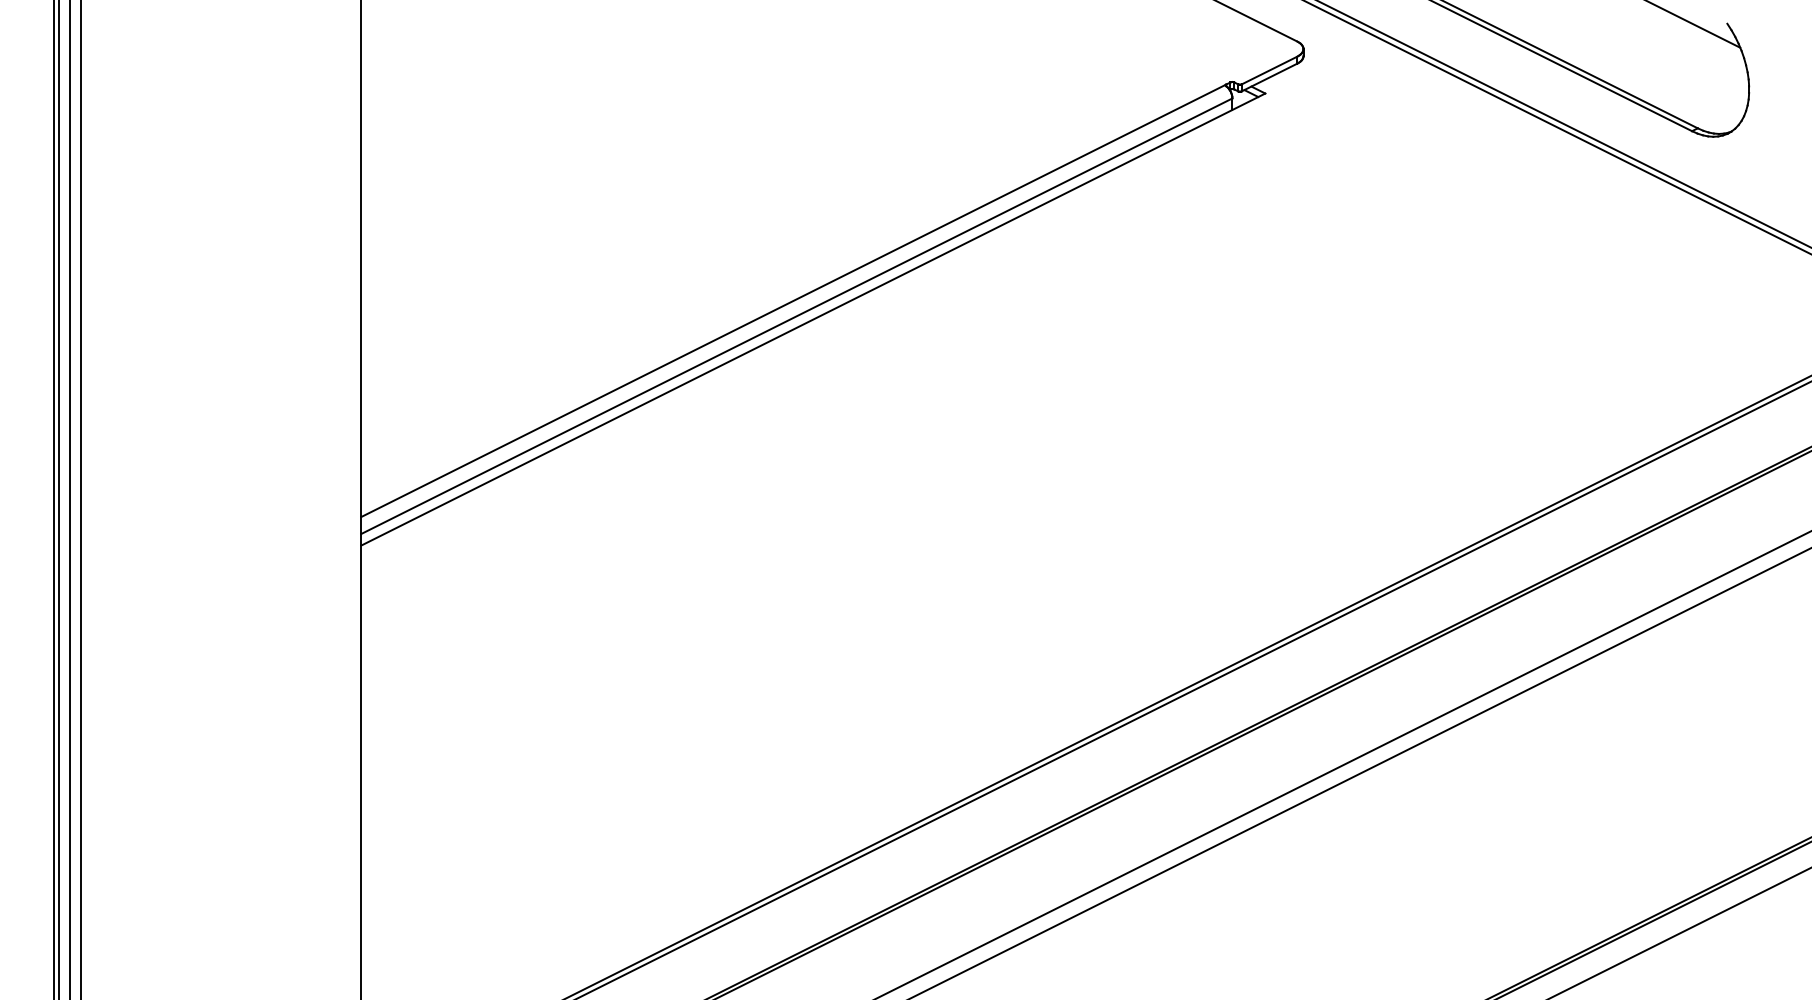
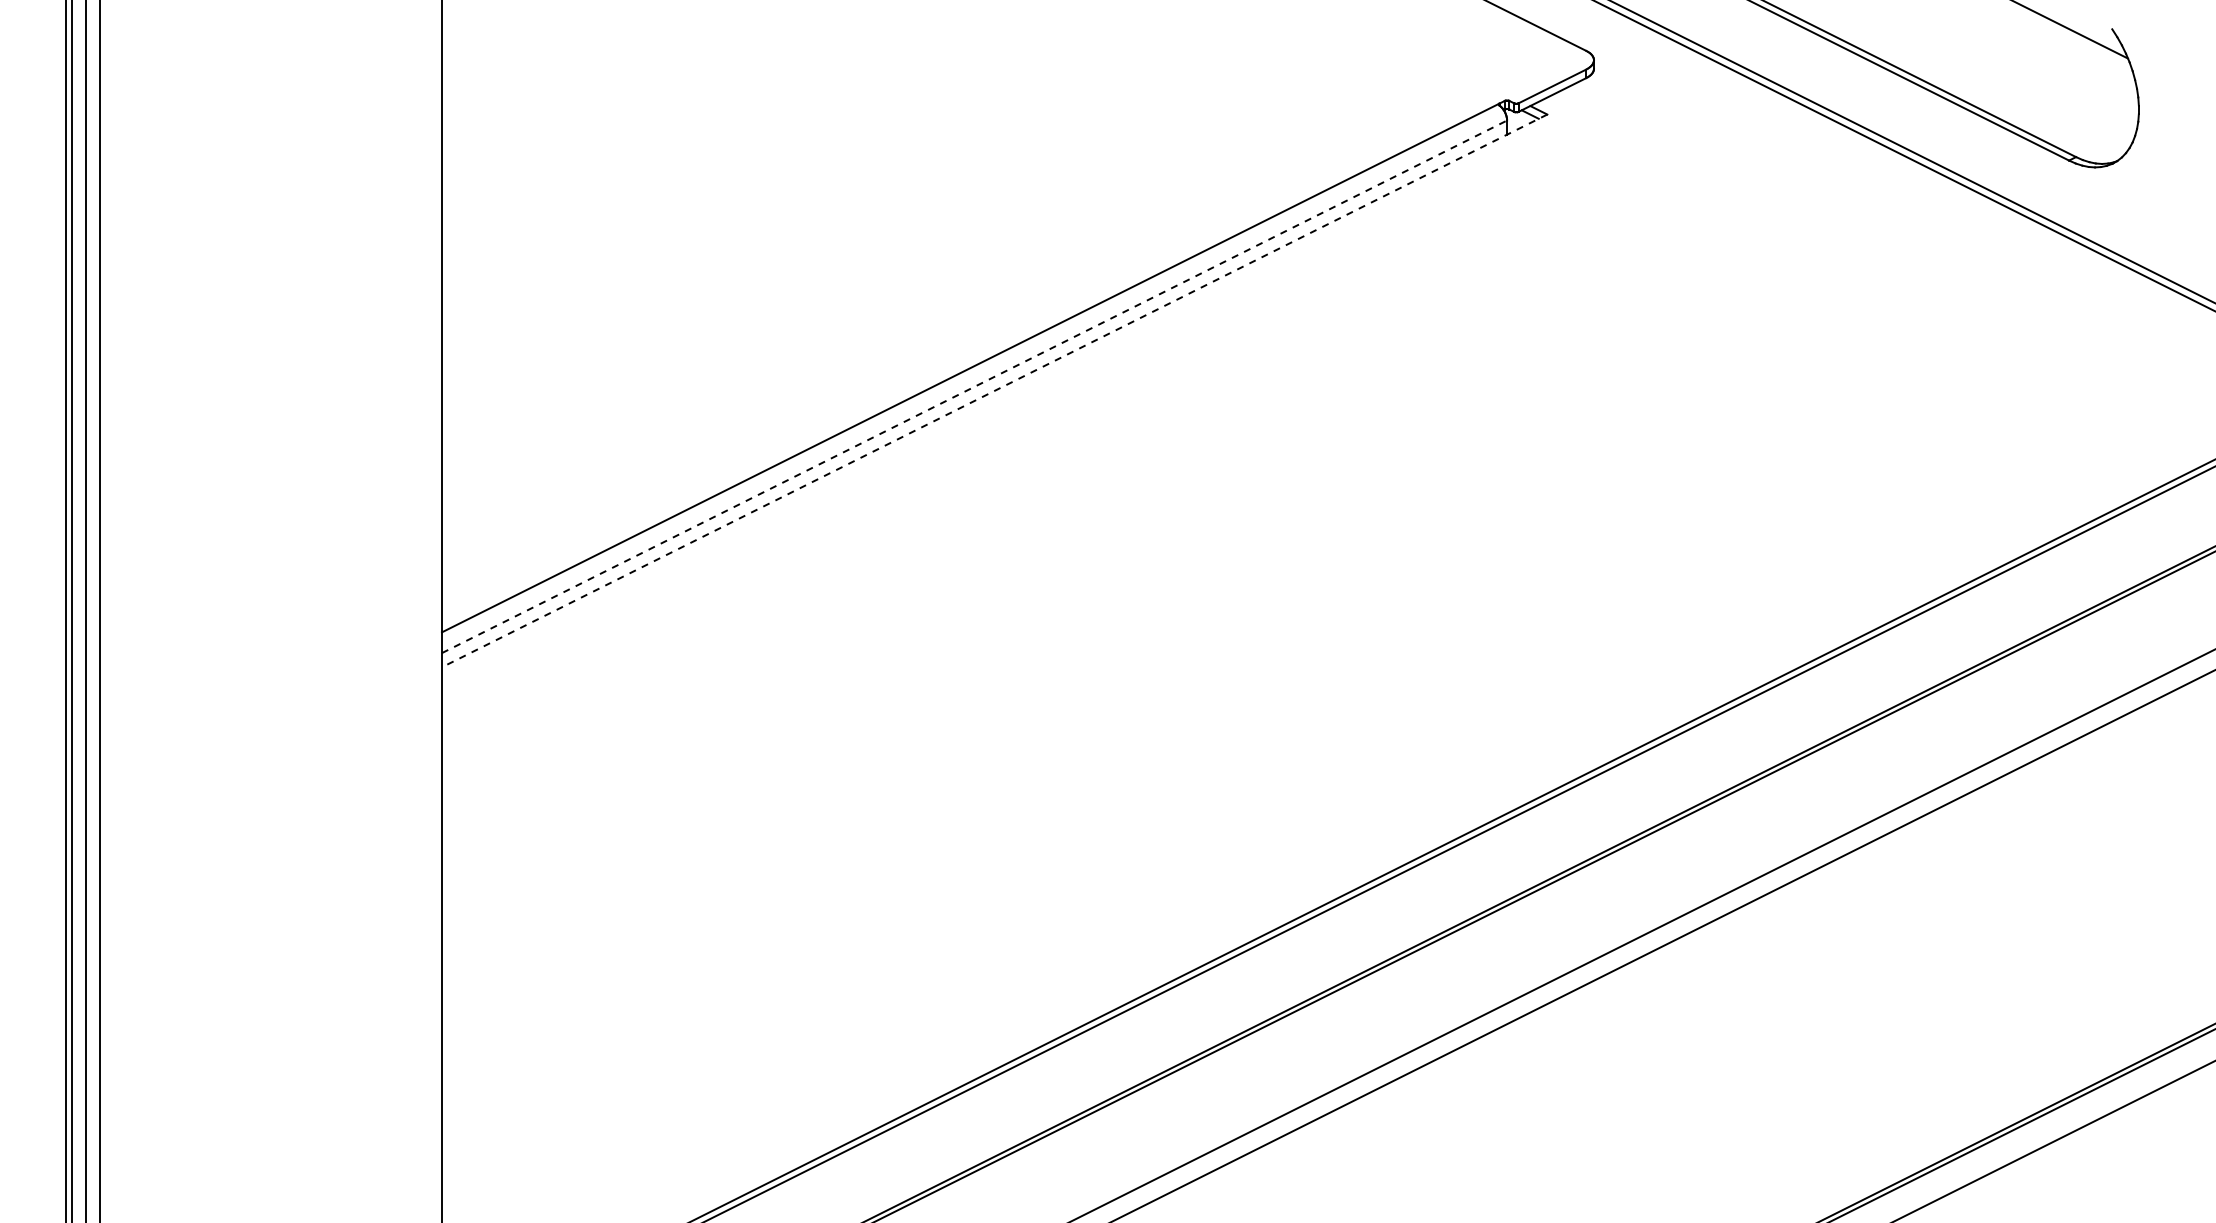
line: (796, 315) -> (974, 386), solid -> dashed
line: (813, 319) -> (994, 390), solid -> dashed

